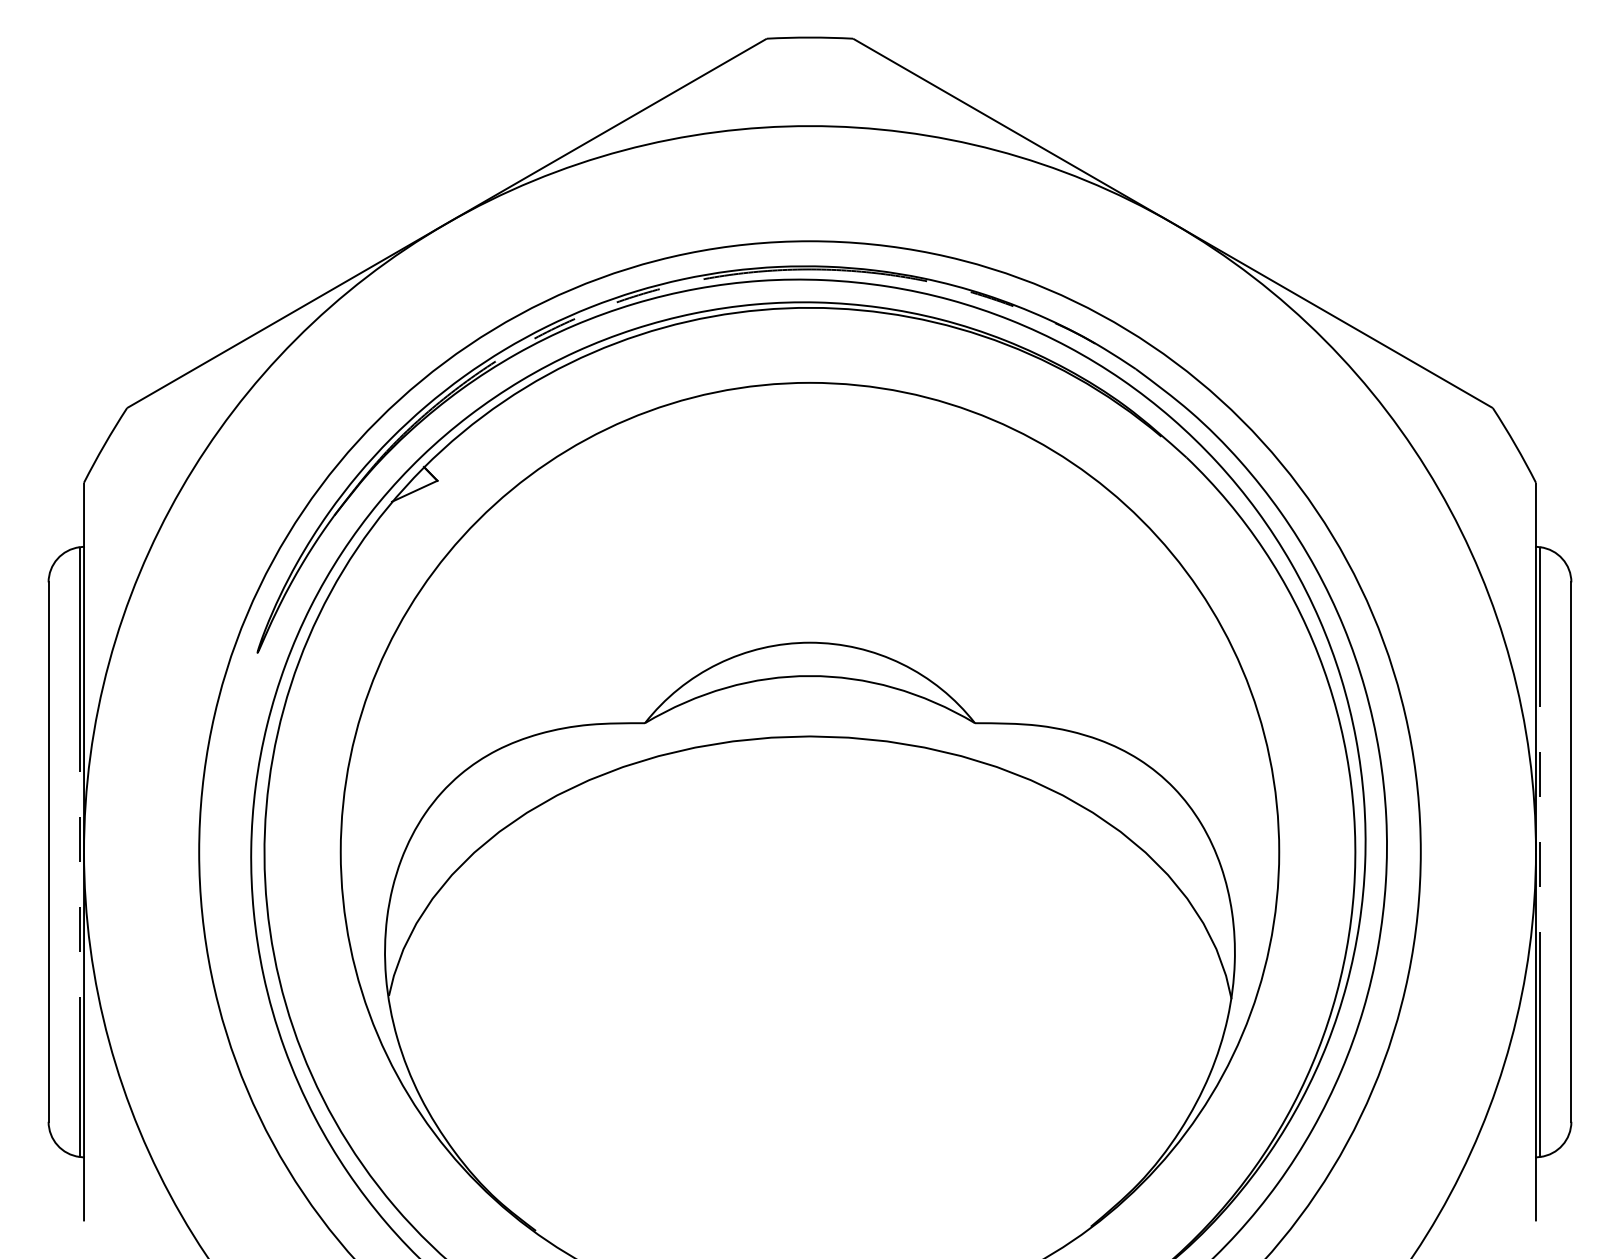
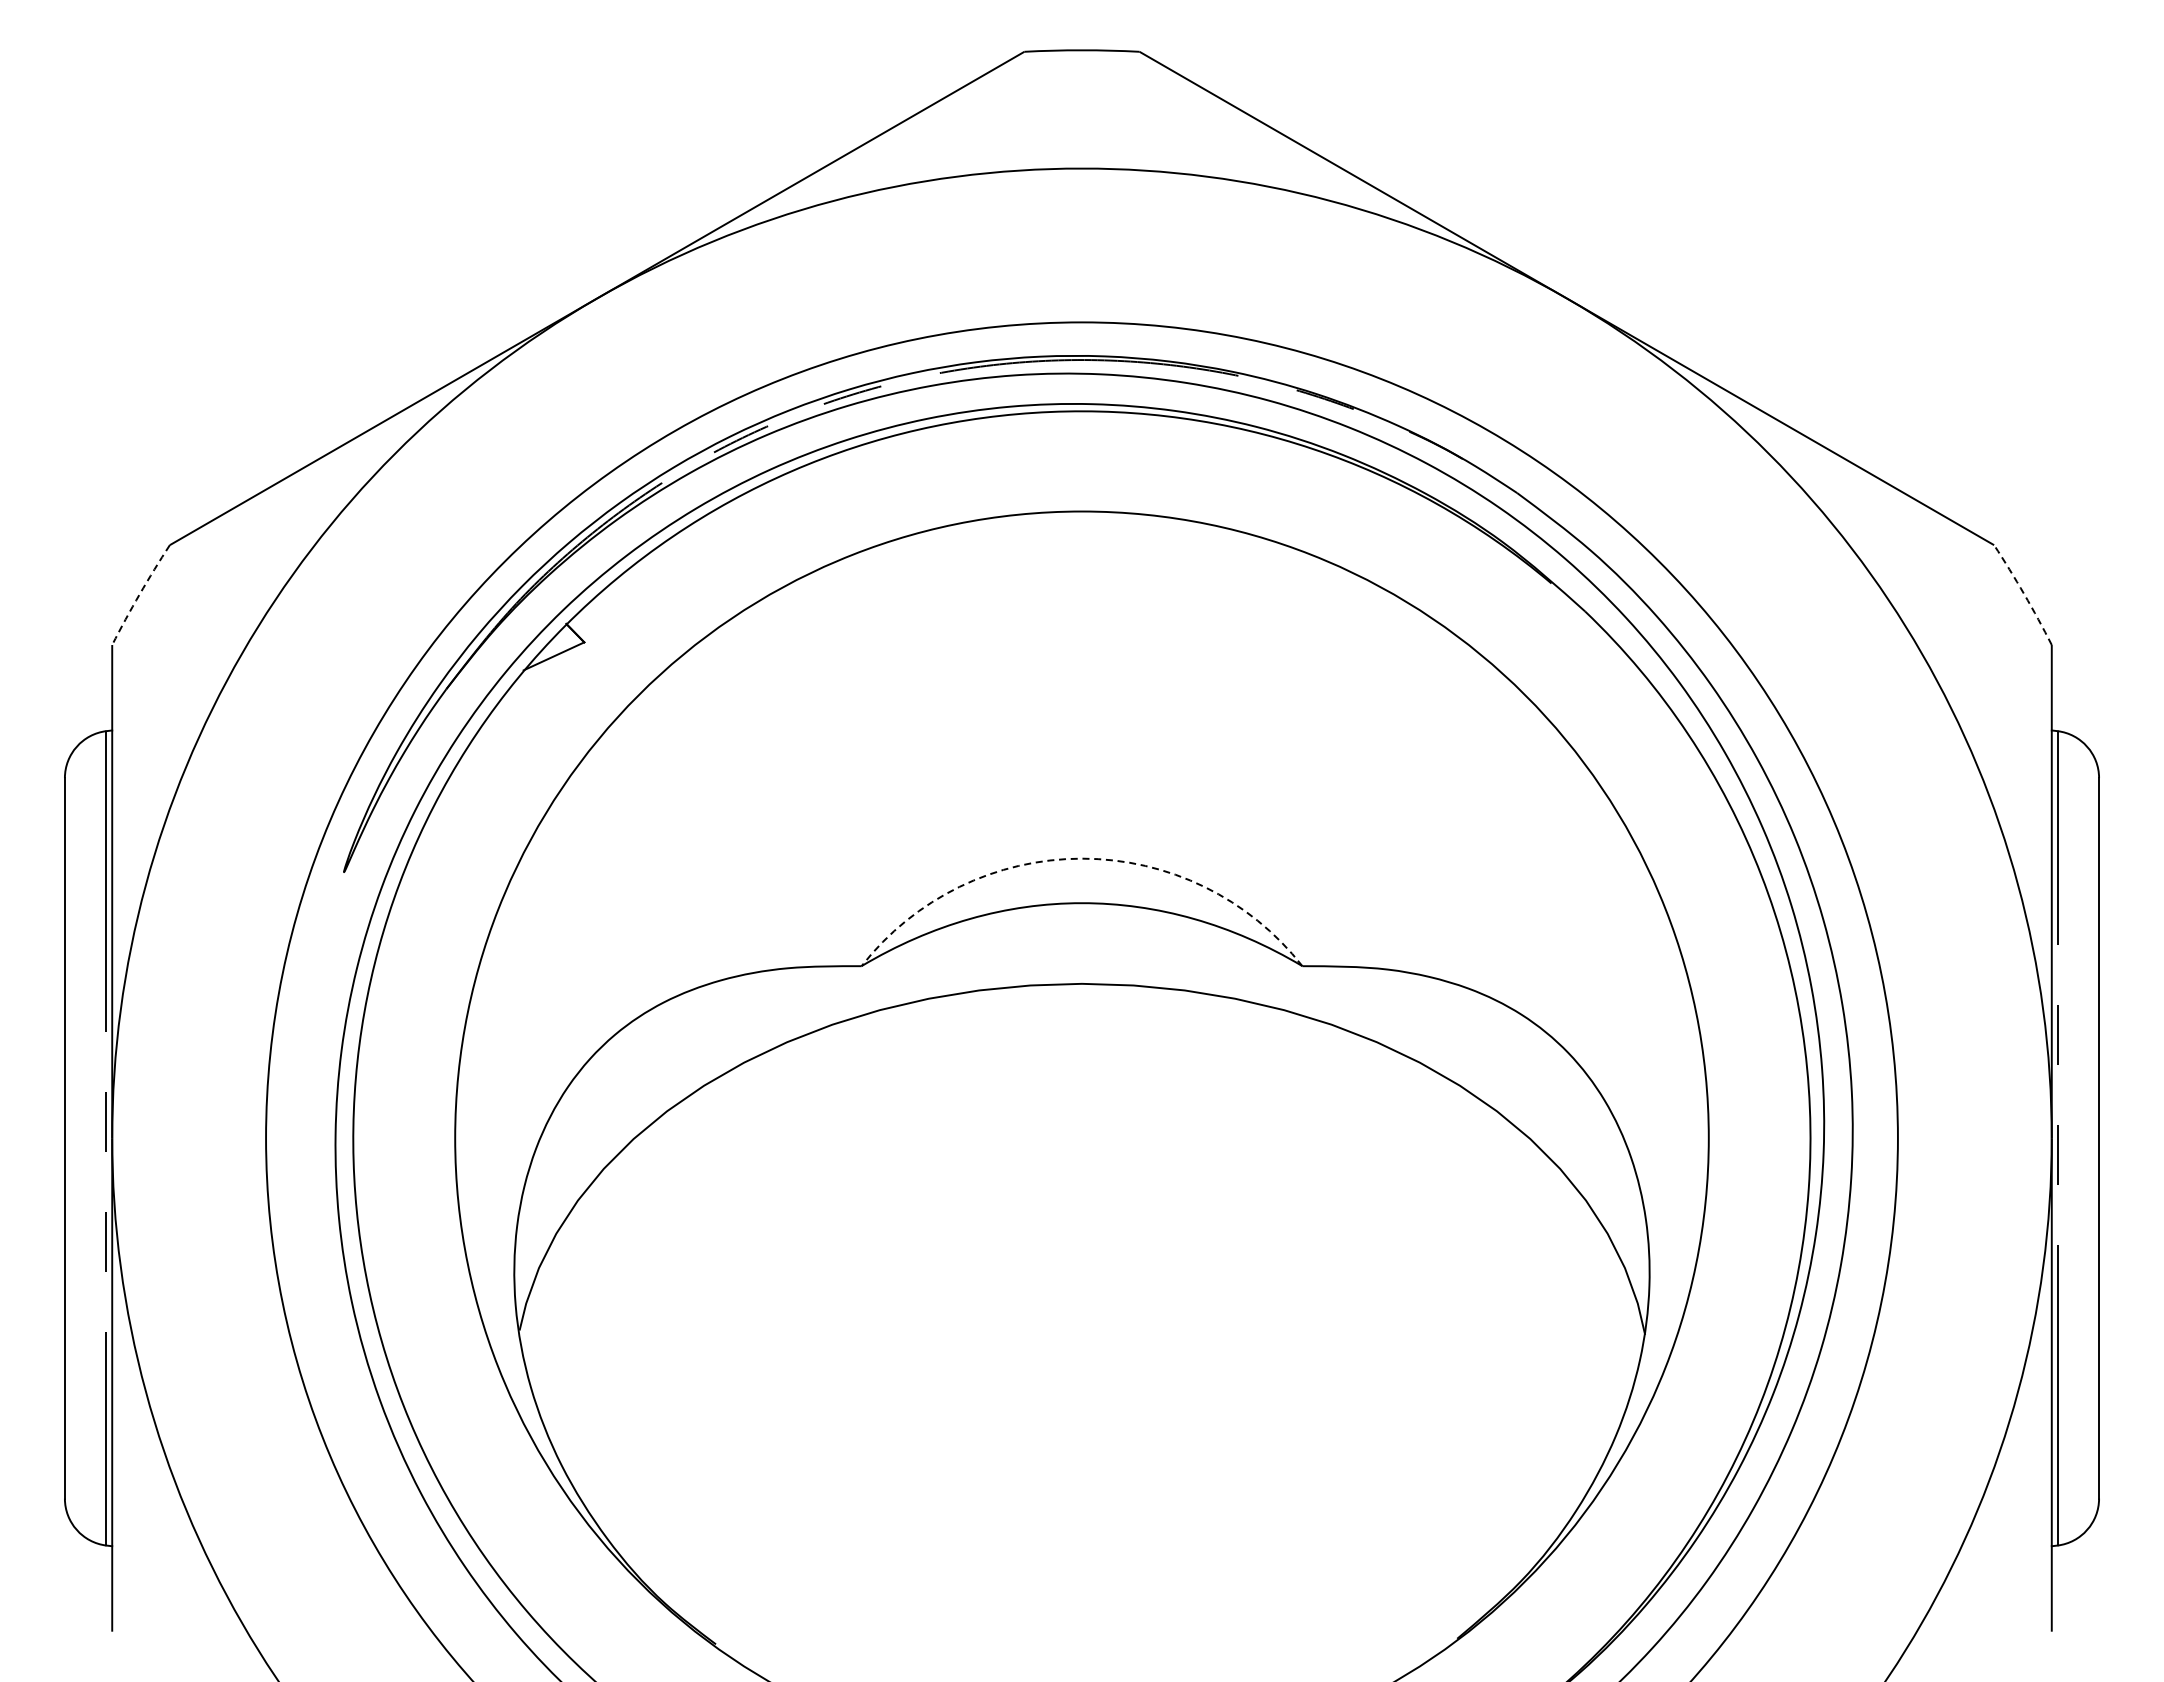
arc: (104, 444) -> (139, 594), solid -> dashed
arc: (1515, 444) -> (2024, 594), solid -> dashed
arc: (810, 642) -> (1082, 858), solid -> dashed

